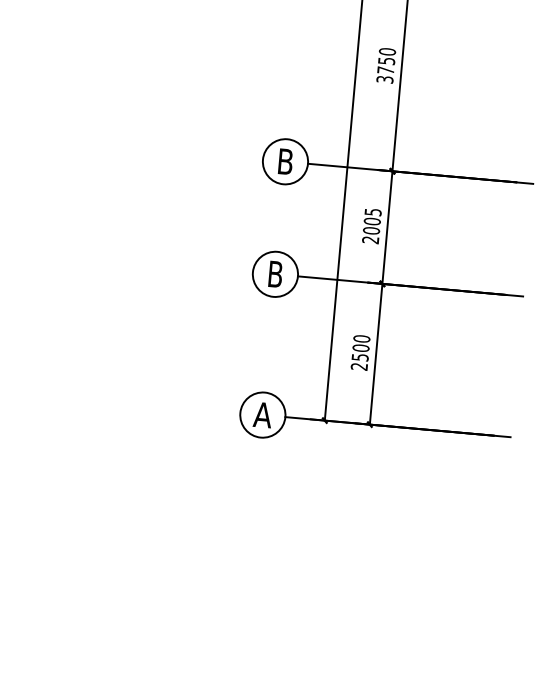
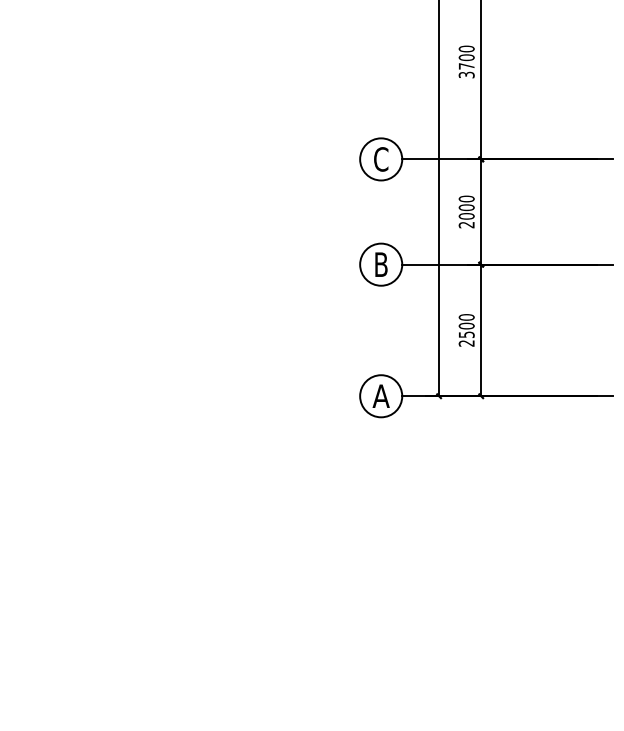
text: (386, 60) -> (466, 57), 3750 -> 3700
text: (285, 161) -> (381, 159), B -> C
text: (373, 211) -> (466, 198), 2005 -> 2000

